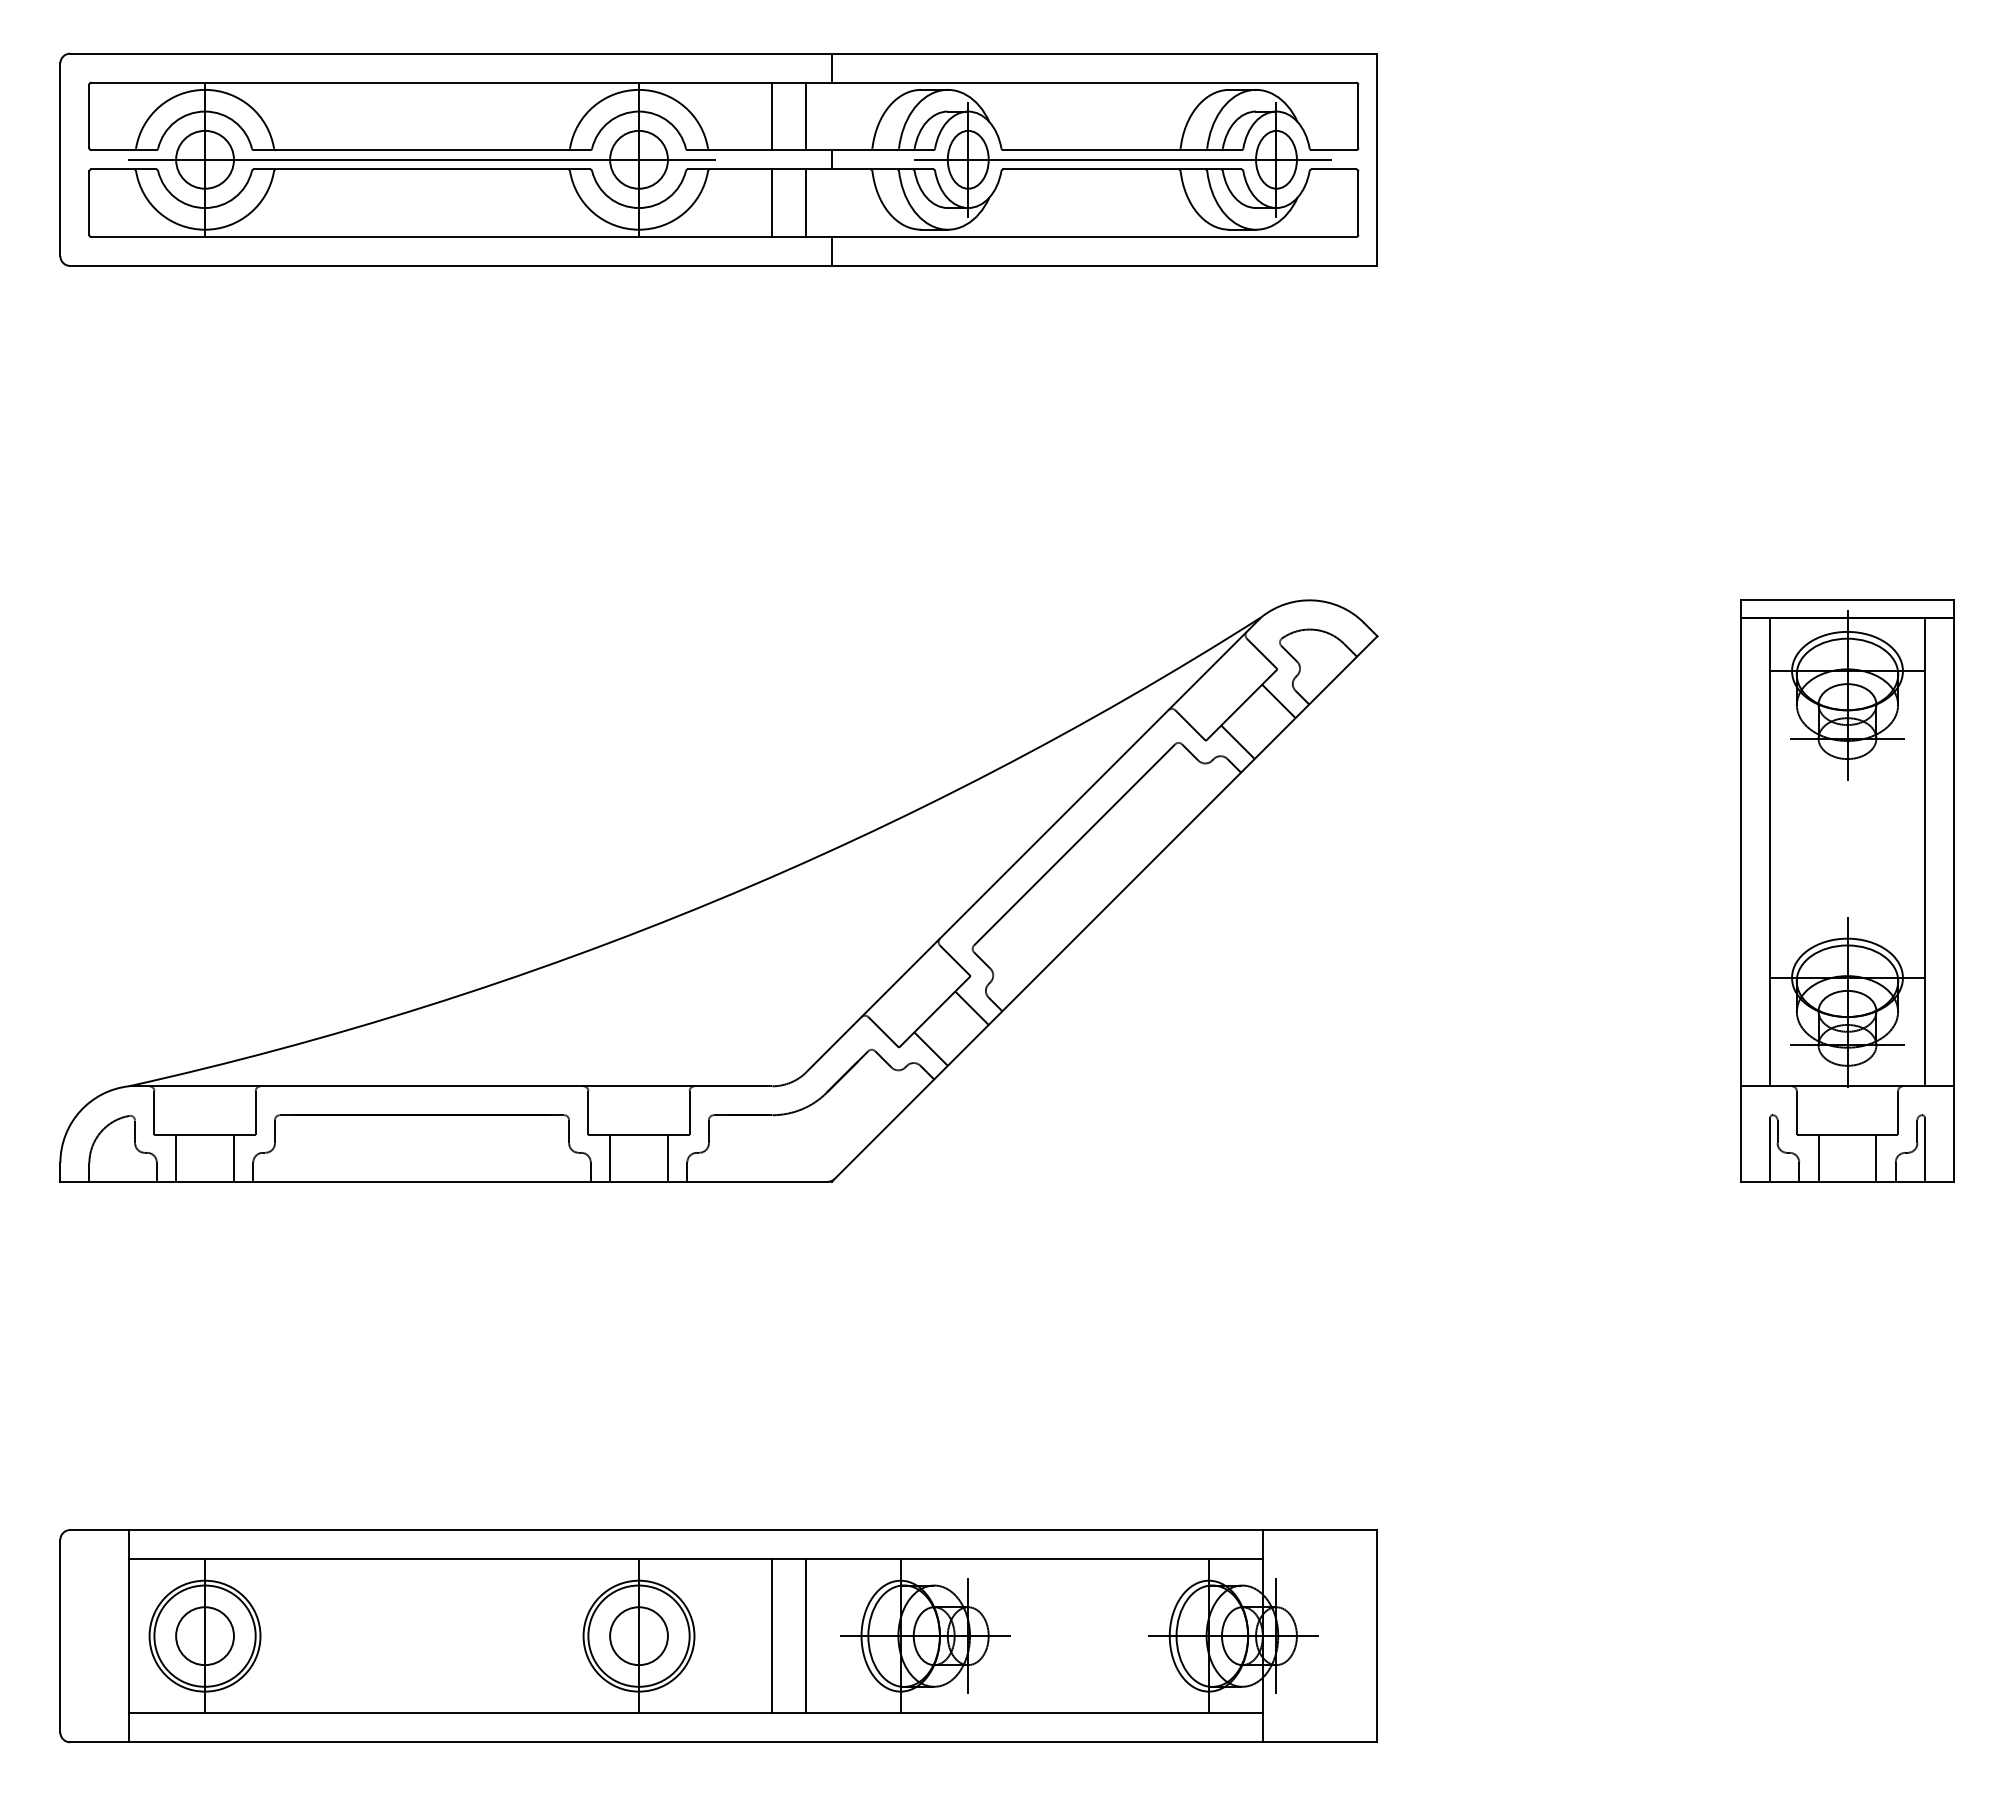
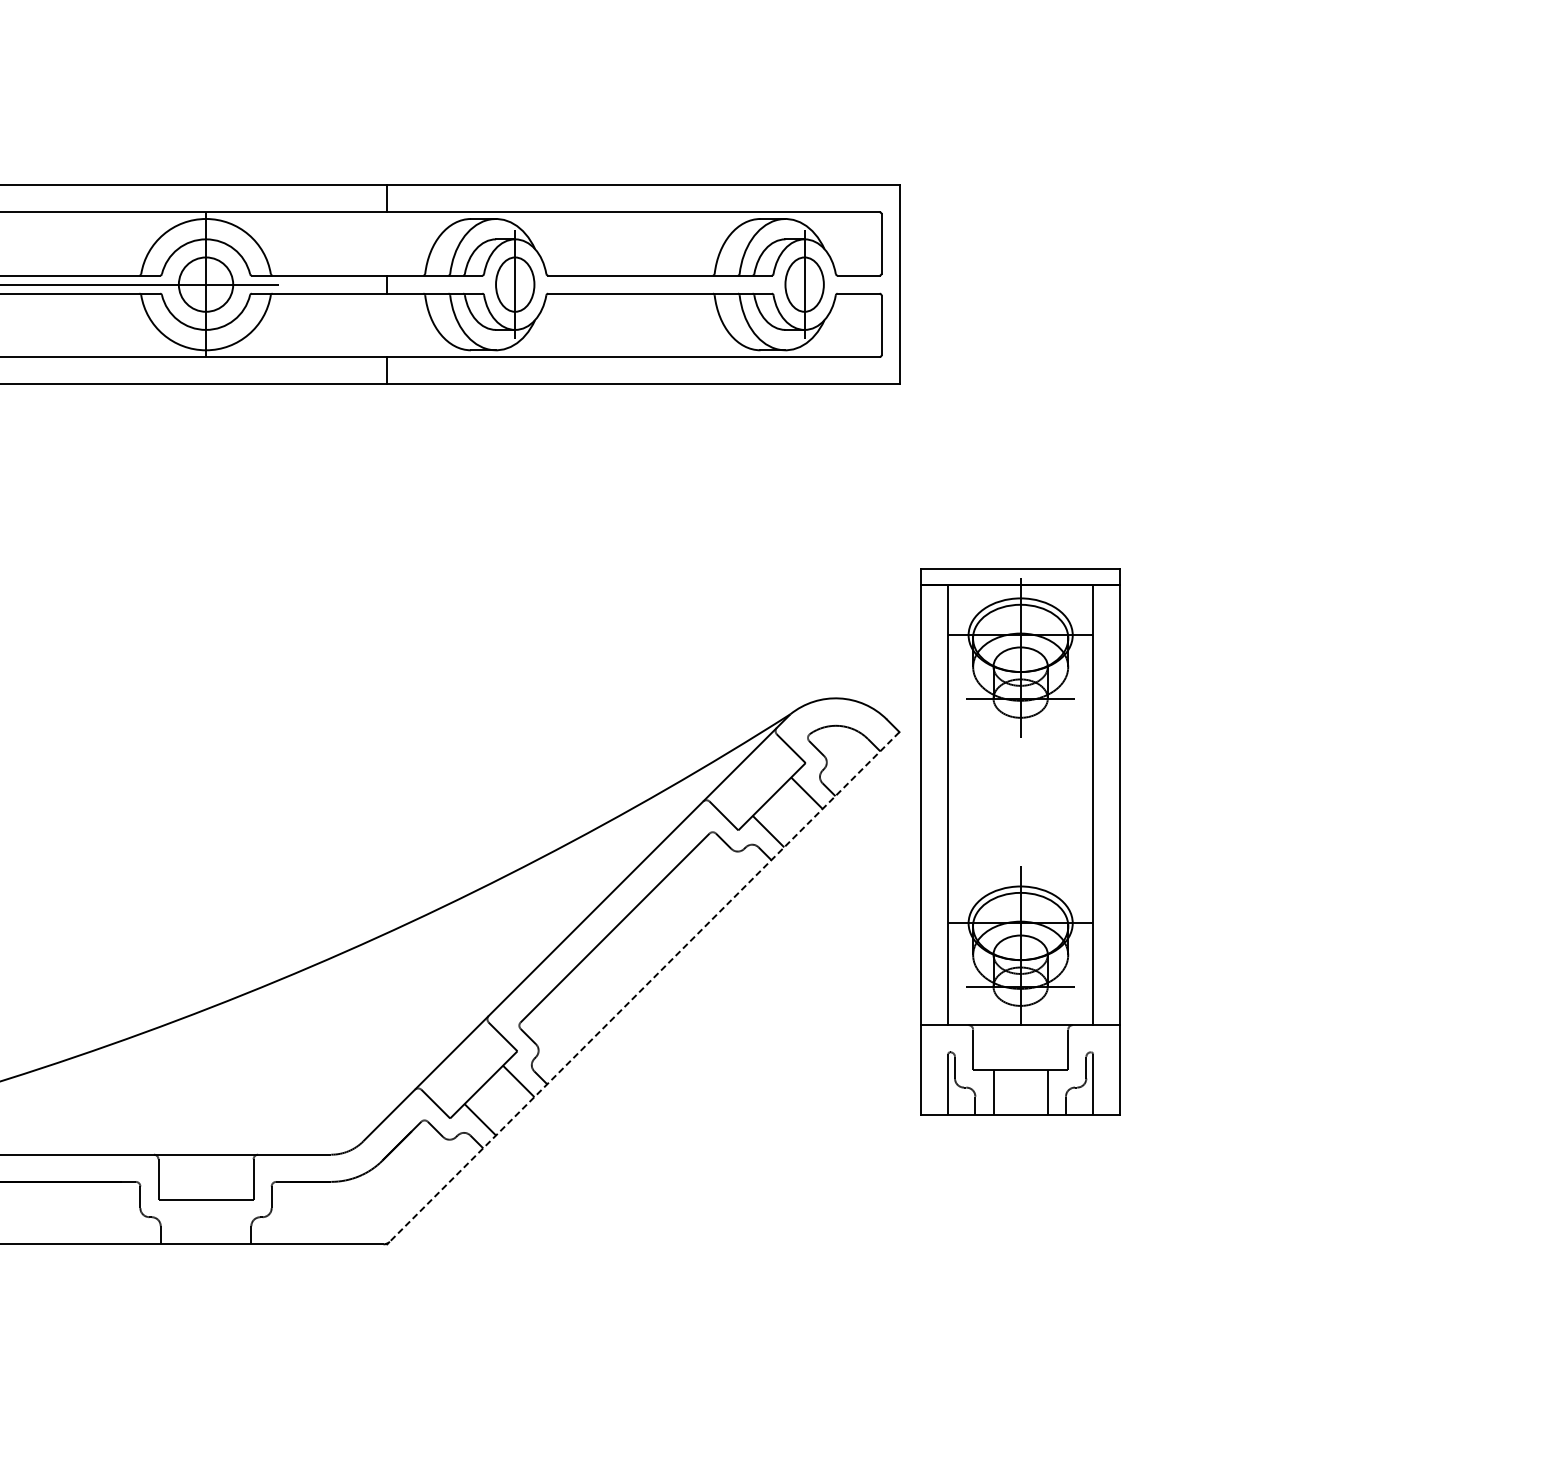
line: (772, 116) -> (331, 243), removed
line: (806, 116) -> (363, 243), removed
line: (1122, 159) -> (660, 284), removed
line: (772, 202) -> (331, 324), removed
line: (806, 202) -> (363, 324), removed
part: (1847, 890) -> (1020, 841), moved
line: (1106, 907) -> (645, 986), solid -> dashed
line: (610, 1157) -> (179, 1221), removed
line: (667, 1157) -> (232, 1221), removed

